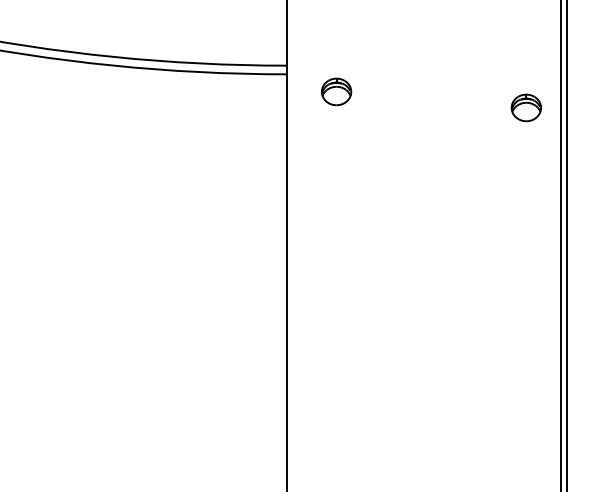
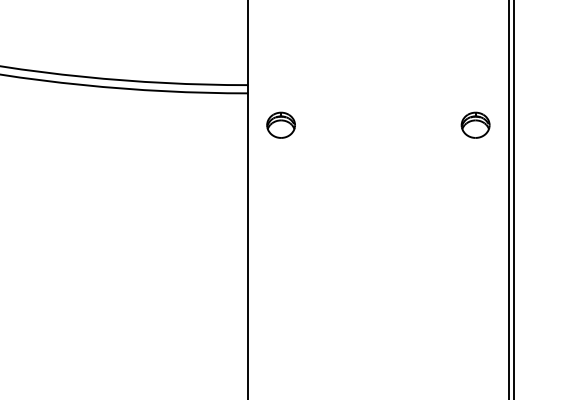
part: (336, 91) -> (281, 124), moved

